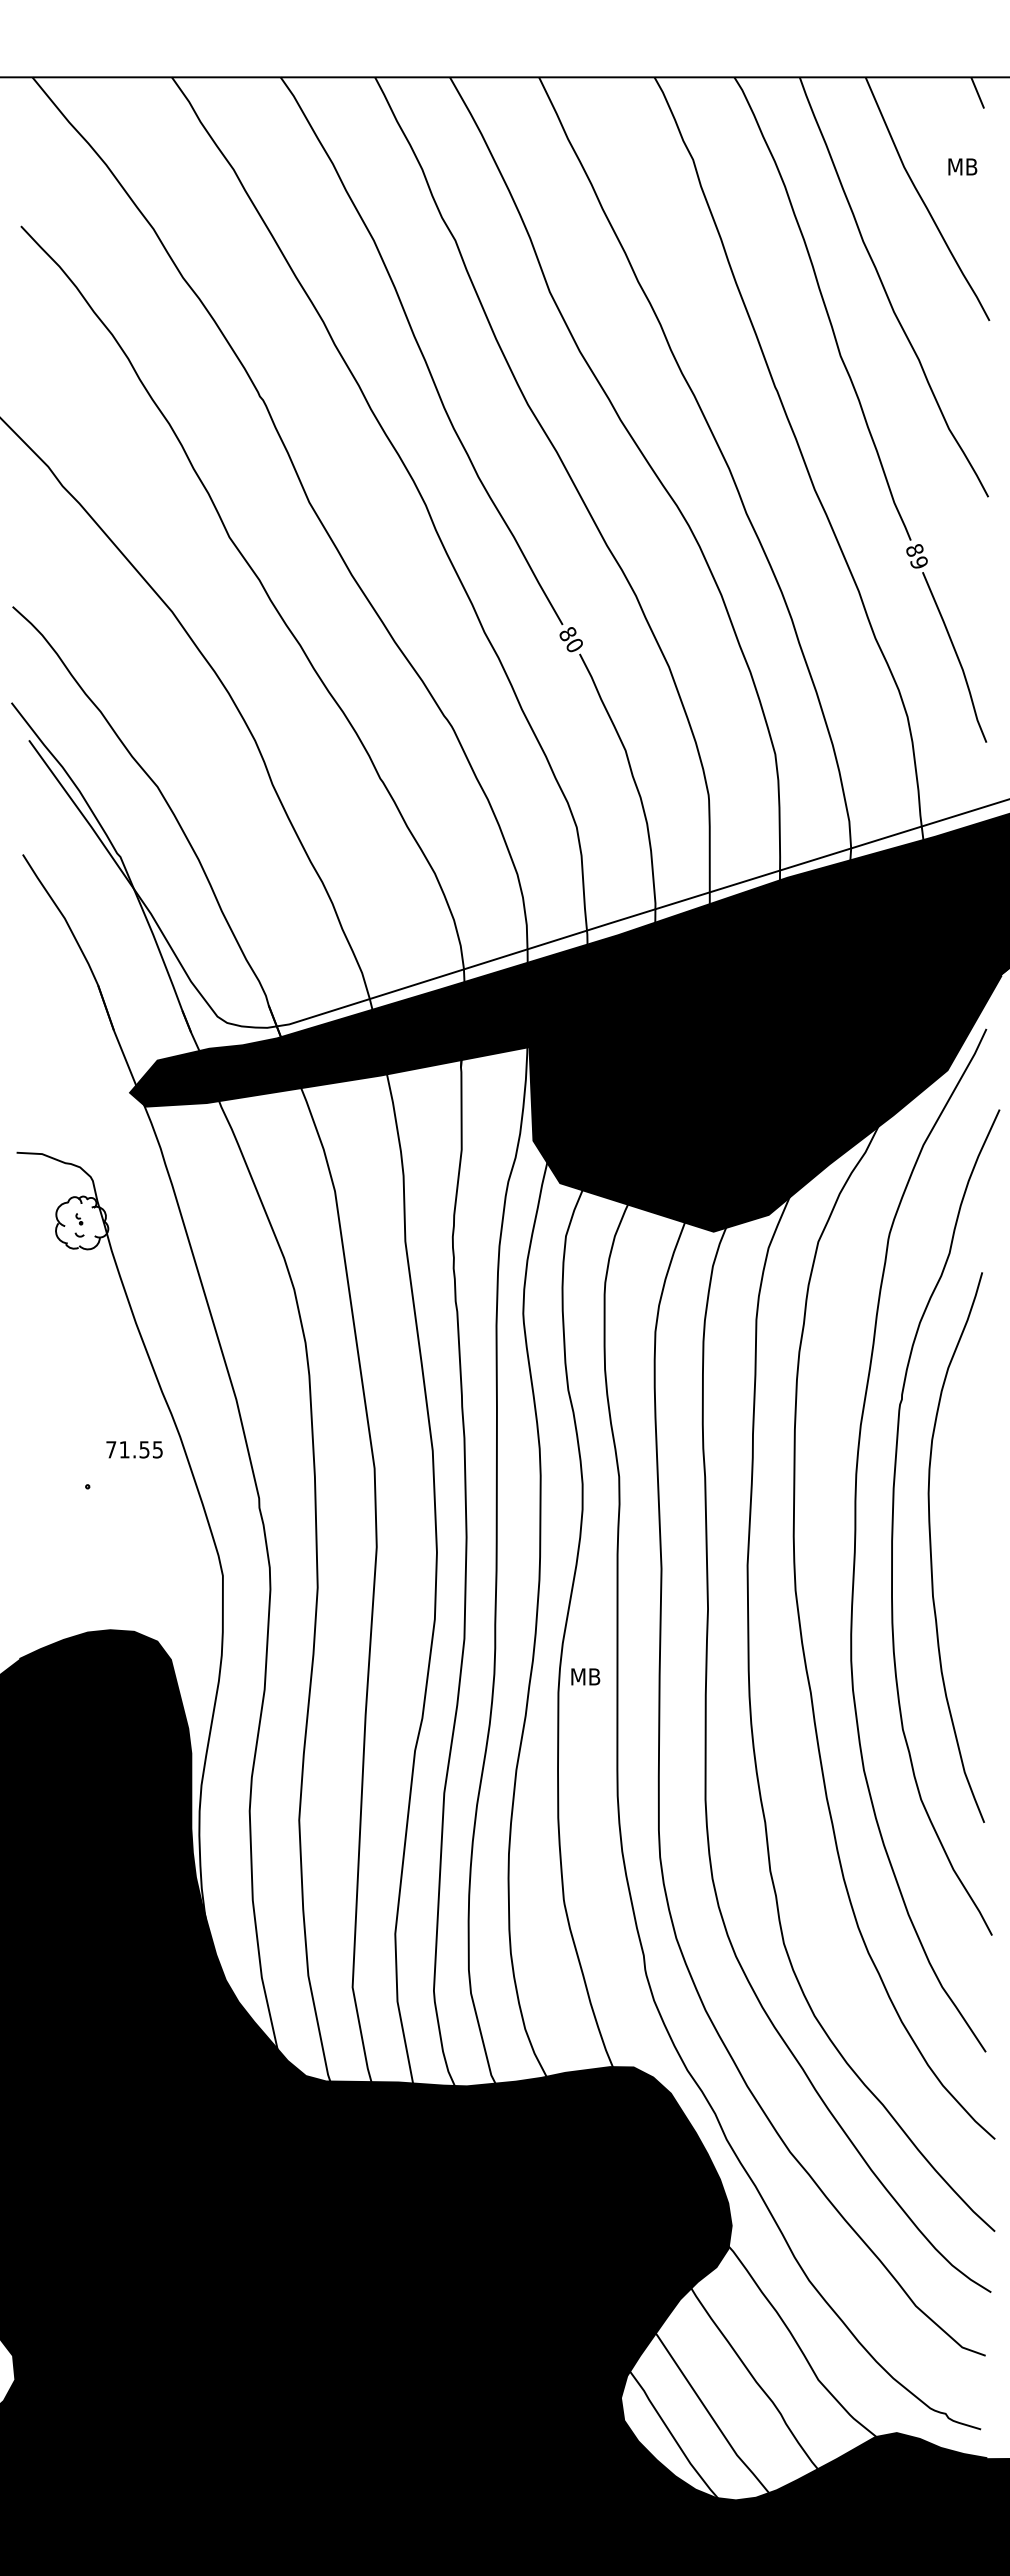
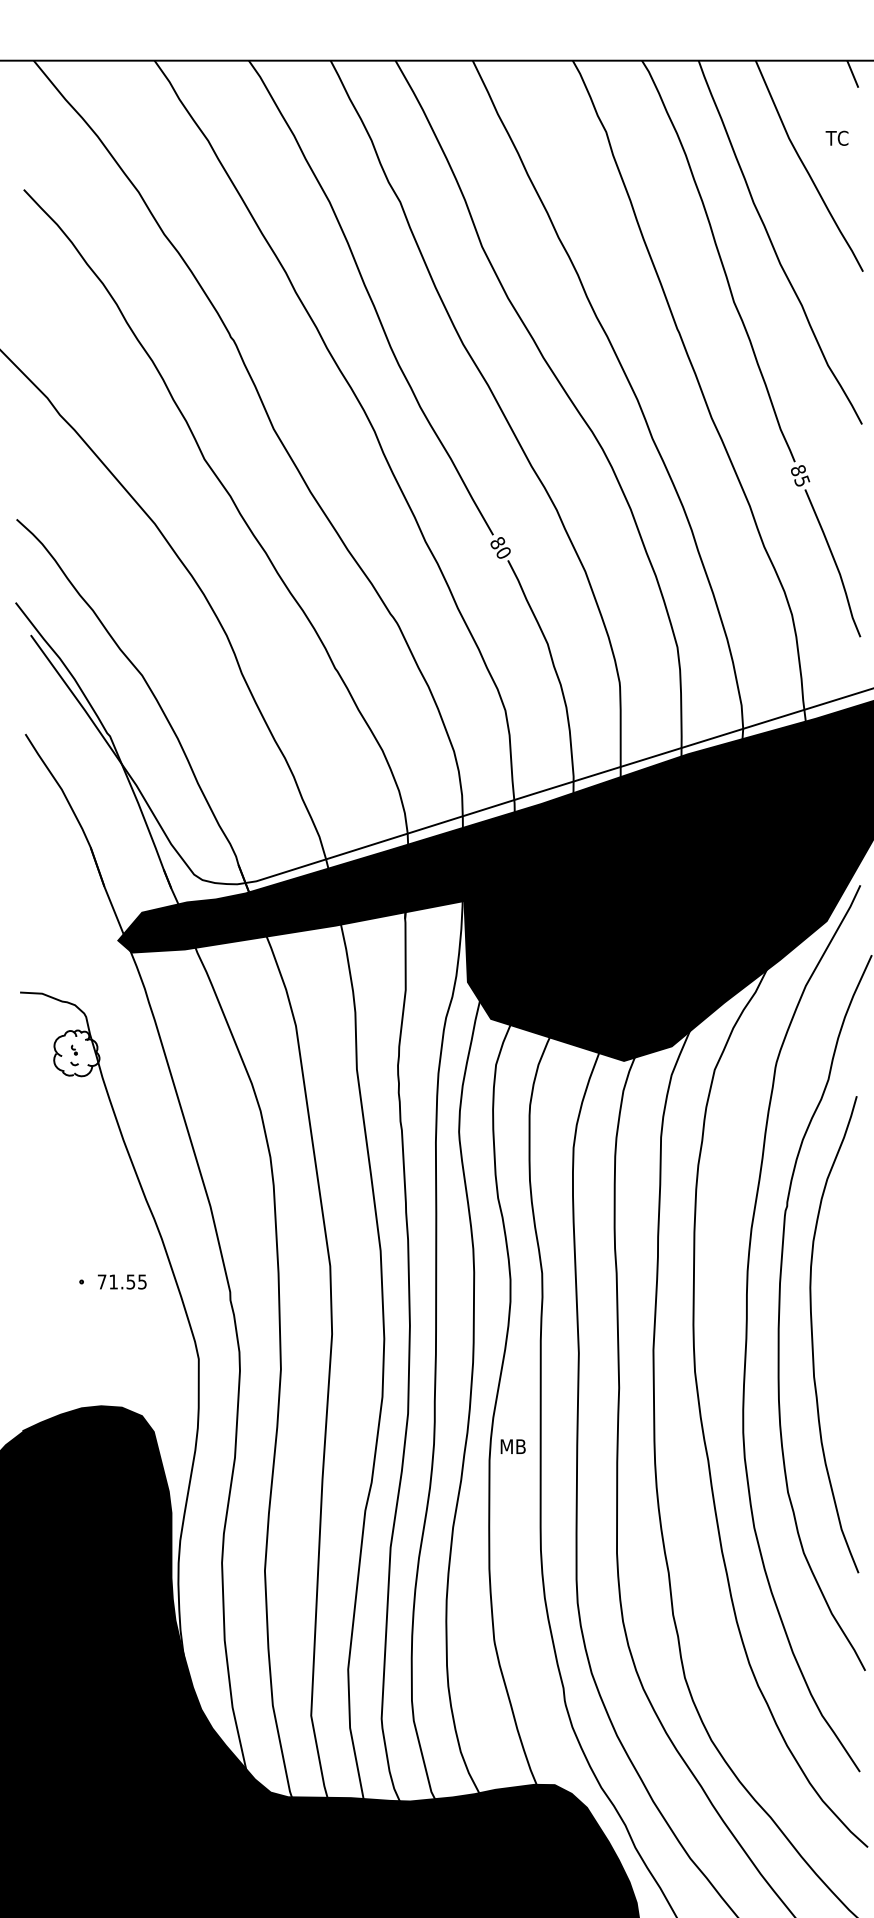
text: (961, 166) -> (838, 137), MB -> TC
text: (919, 562) -> (802, 481), 89 -> 85
text: (134, 1449) -> (122, 1281), moved

